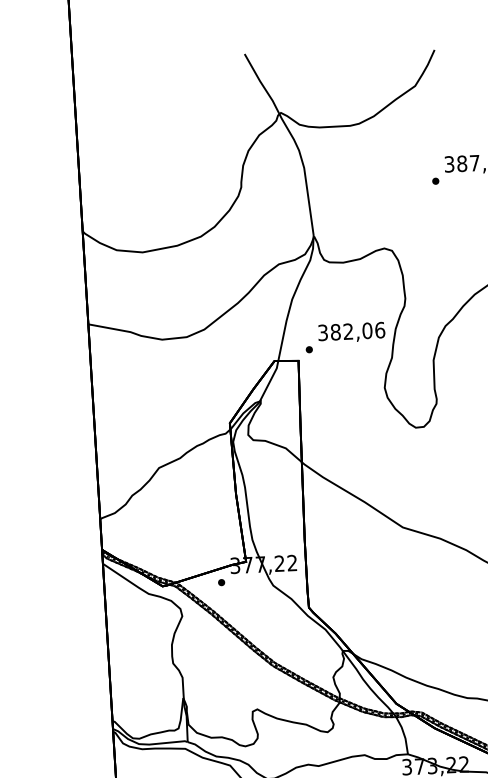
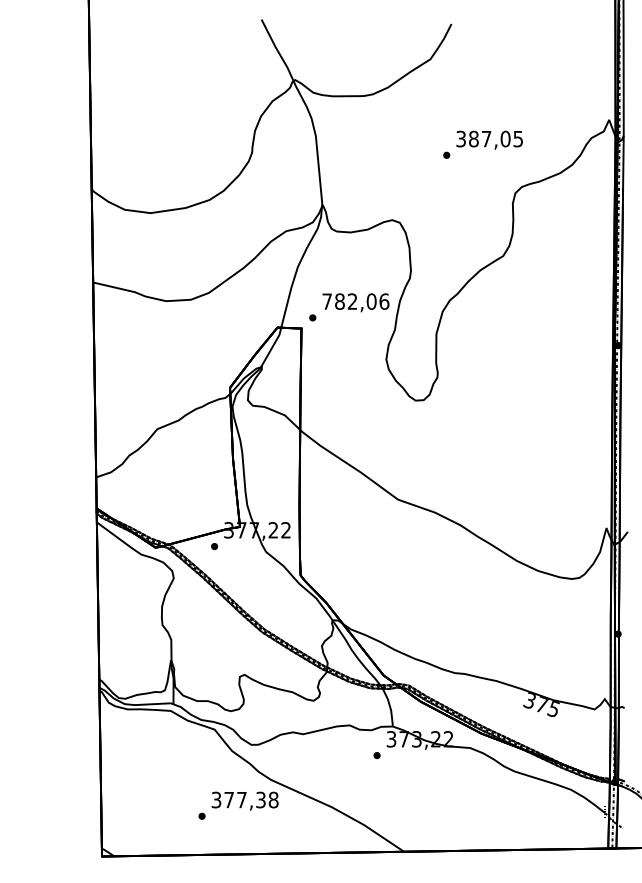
text: (322, 332) -> (326, 301), 382,06 -> 782,06

